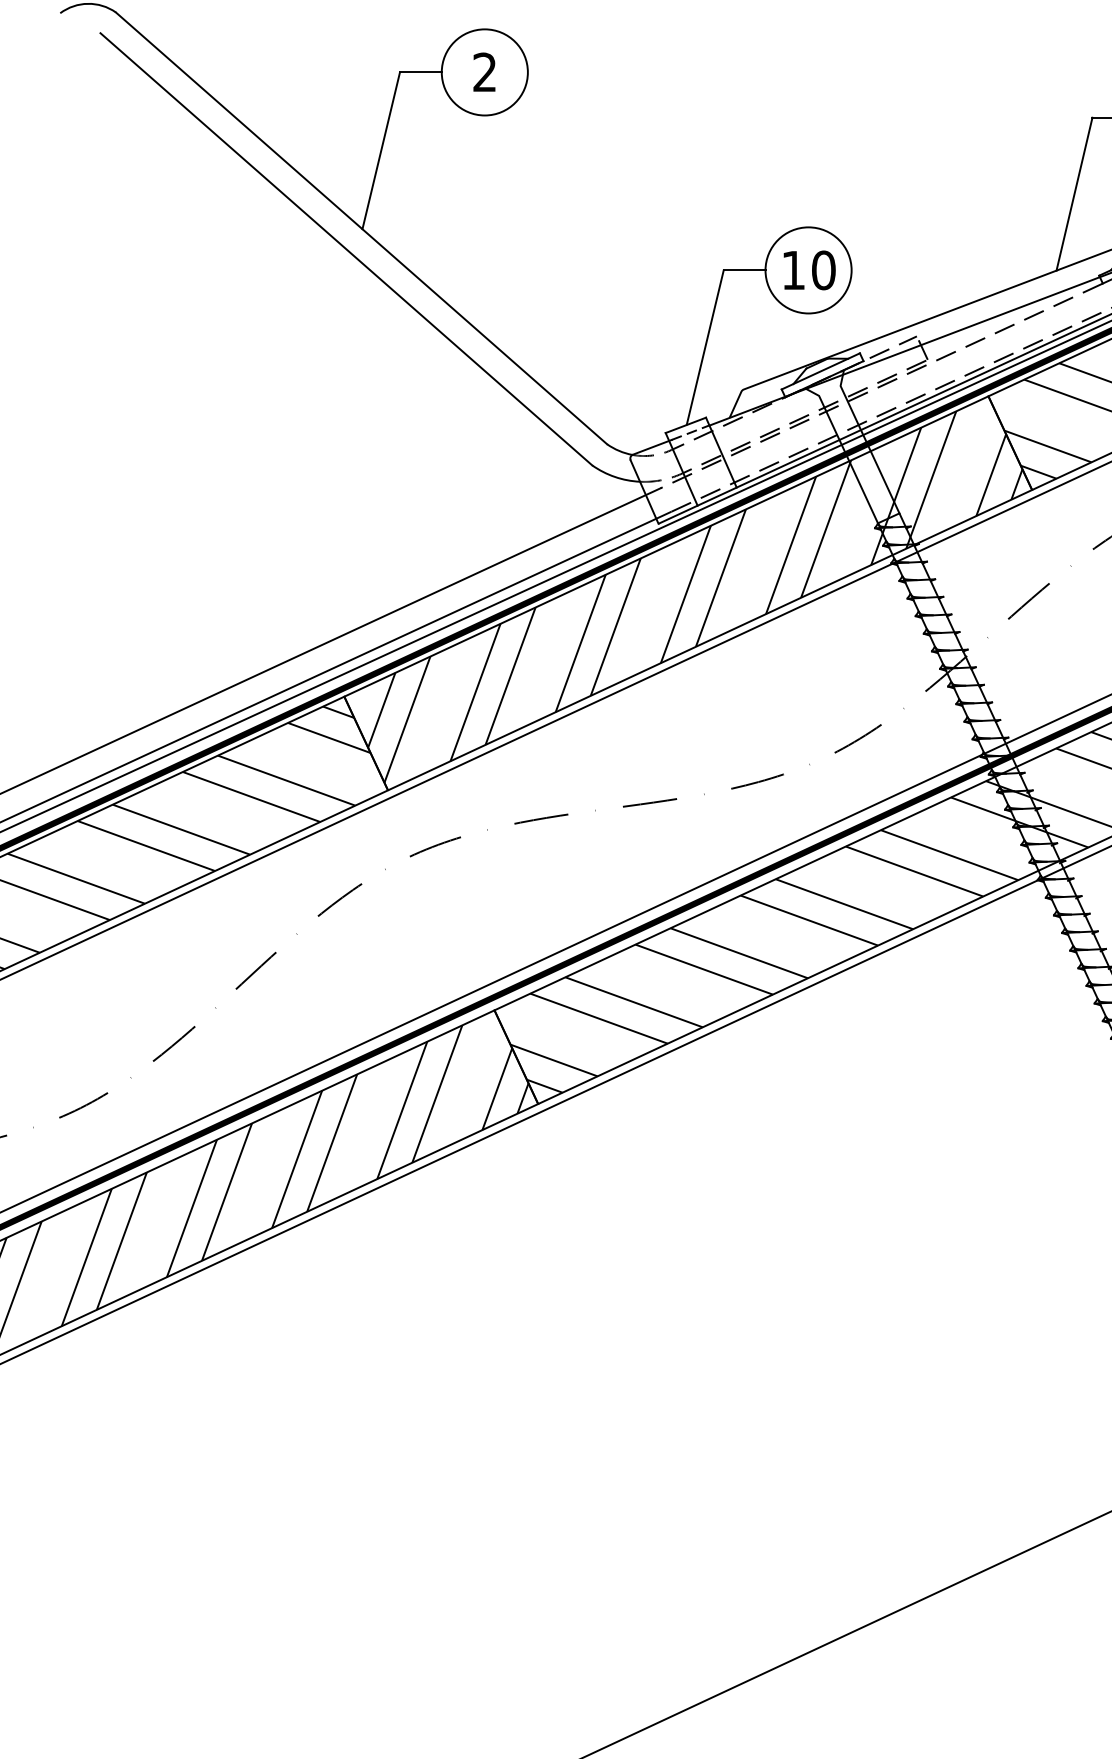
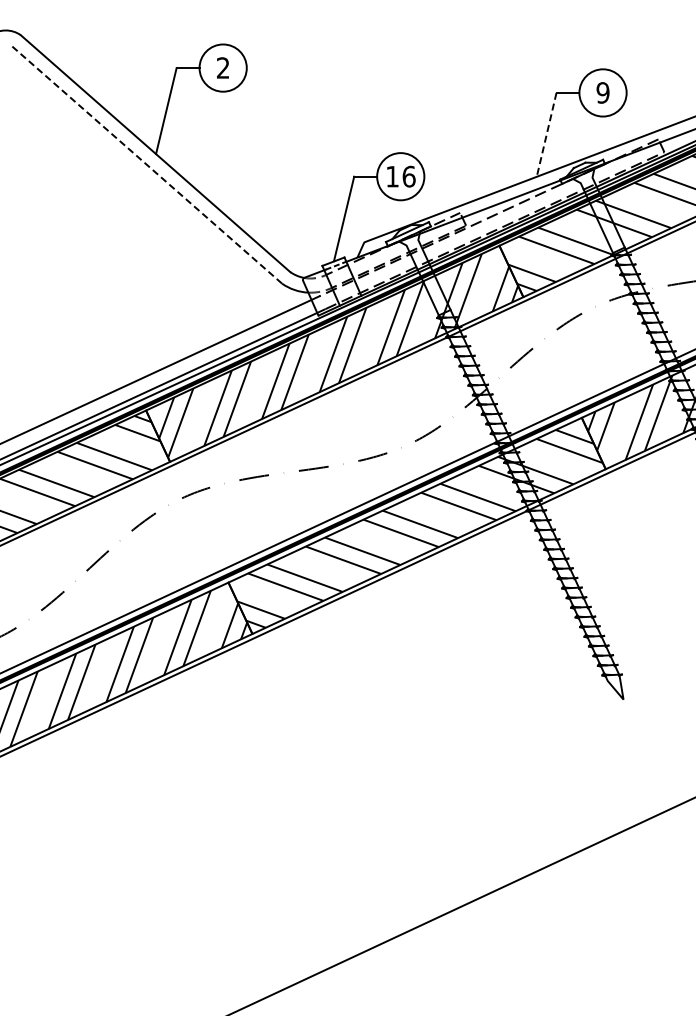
line: (1074, 195) -> (546, 135), solid -> dashed
line: (346, 249) -> (147, 165), solid -> dashed
text: (822, 270) -> (408, 176), 10 -> 16

